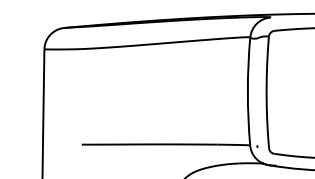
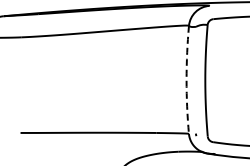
arc: (247, 91) -> (186, 79), solid -> dashed

